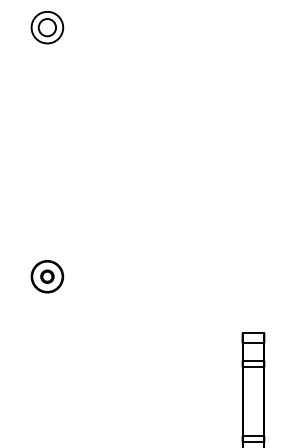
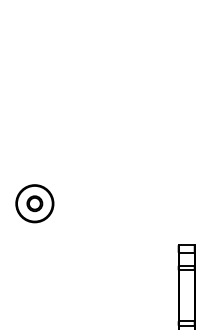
part: (47, 27) -> (34, 20), removed
part: (47, 276) -> (34, 203), size x1.6

